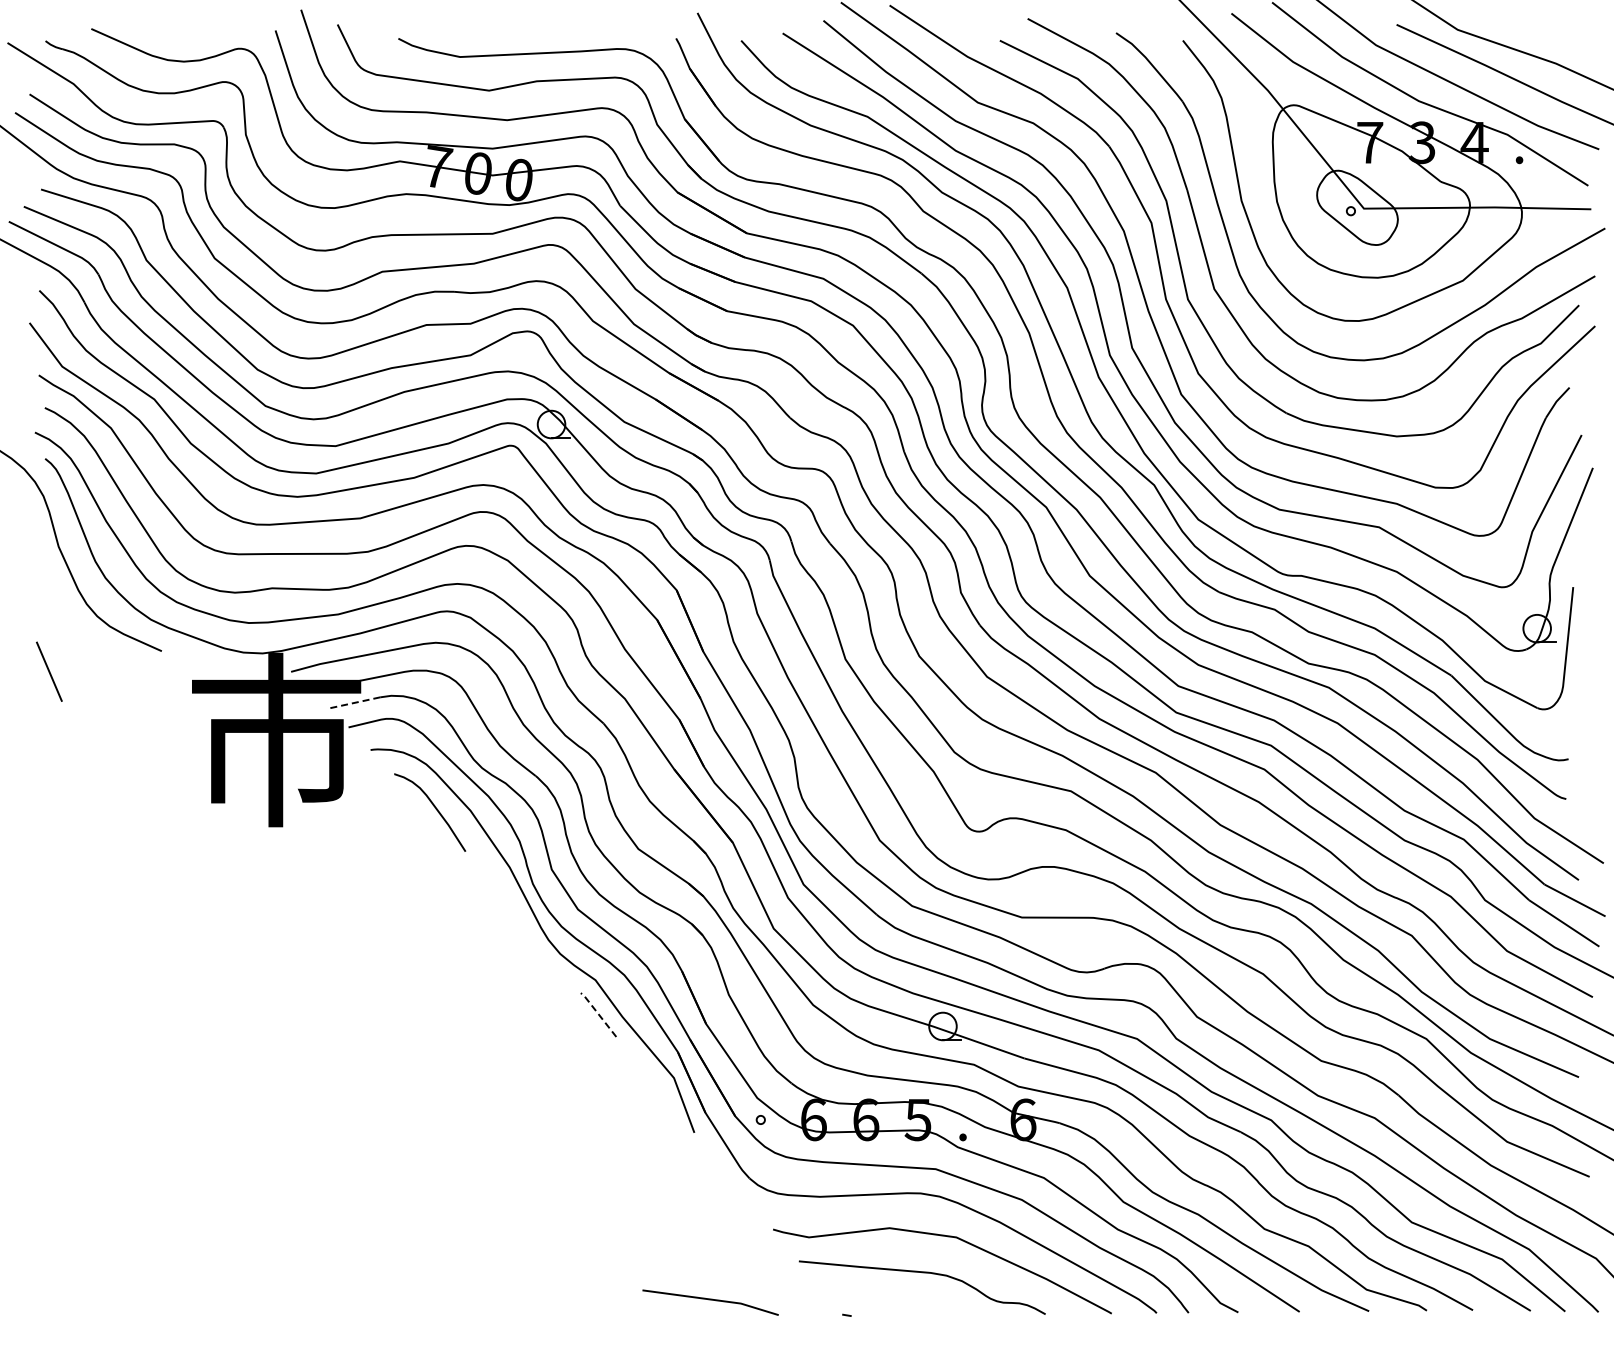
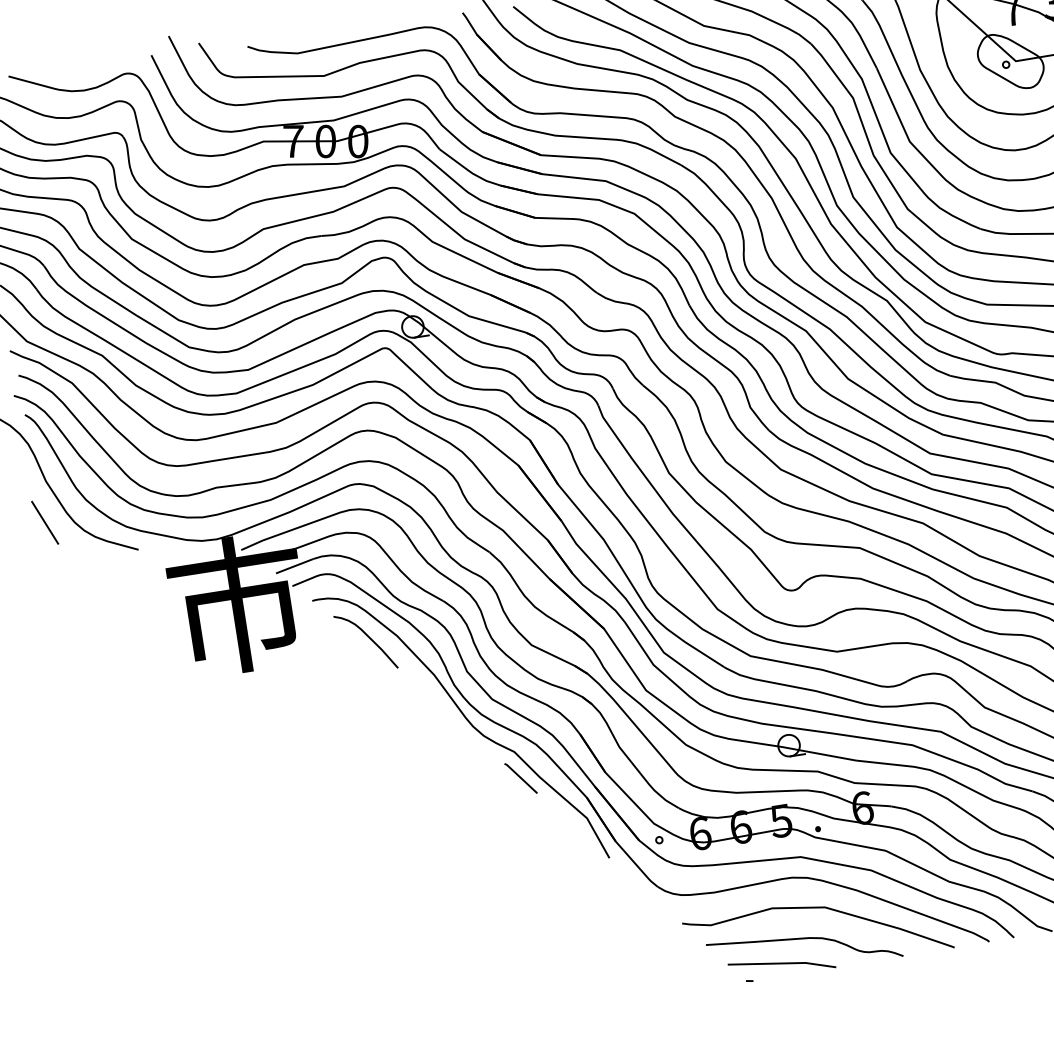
line: (49, 671) -> (45, 522), moved
line: (354, 702) -> (294, 566), dashed -> solid
line: (598, 1013) -> (520, 777), dashed -> solid
line: (710, 1300) -> (781, 964), moved

